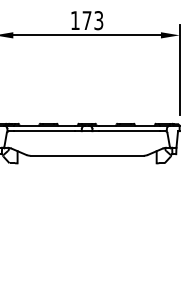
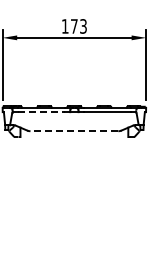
line: (44, 131) -> (41, 112), solid -> dashed
line: (87, 156) -> (74, 131), solid -> dashed

